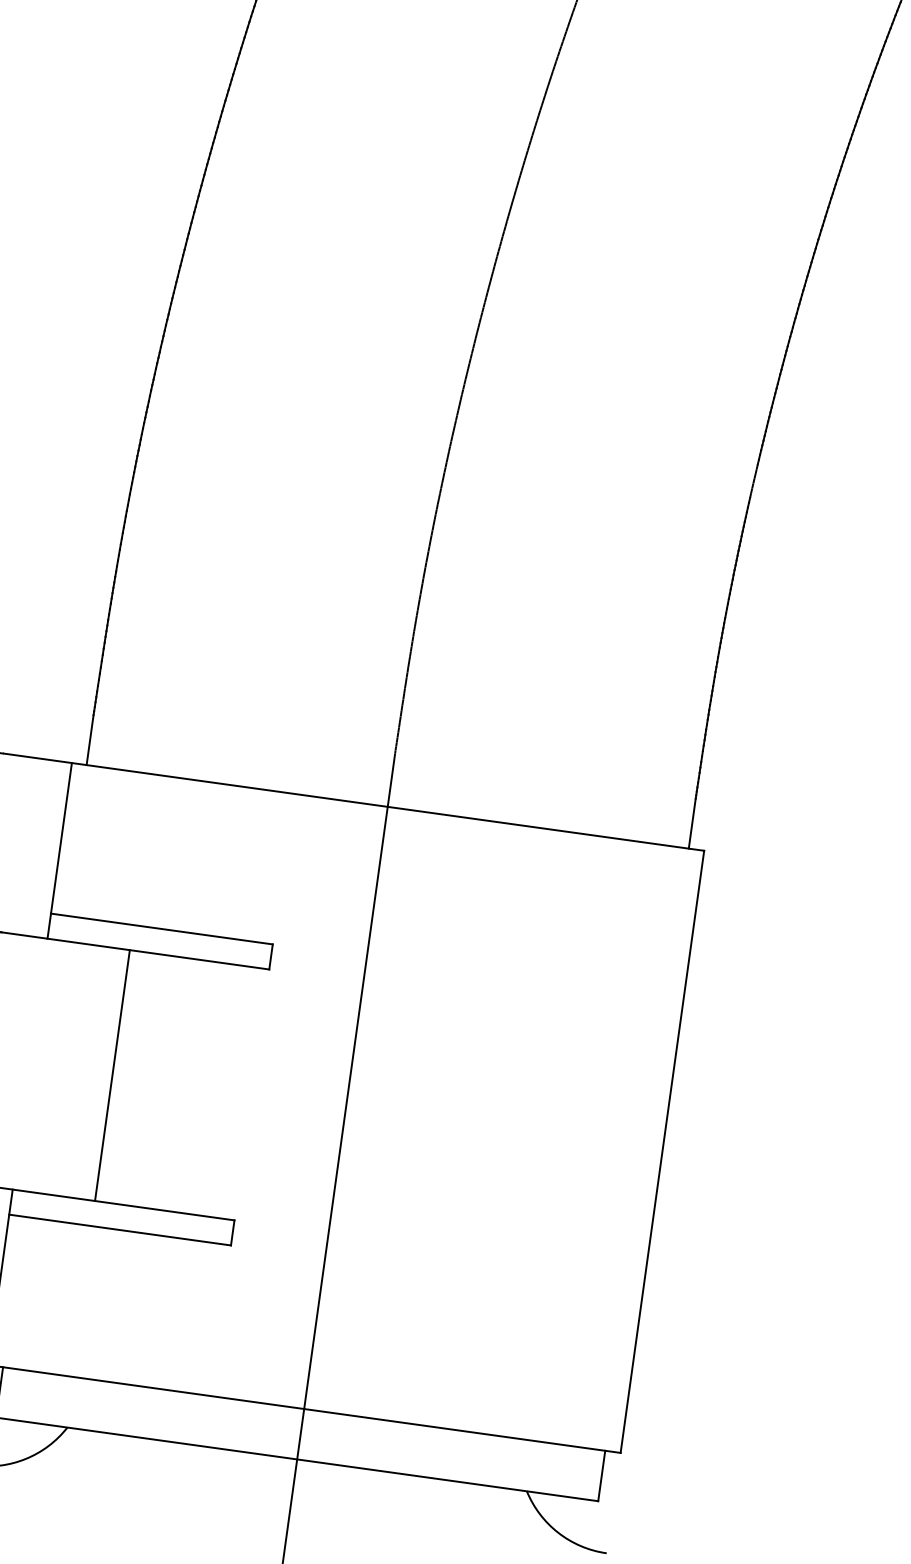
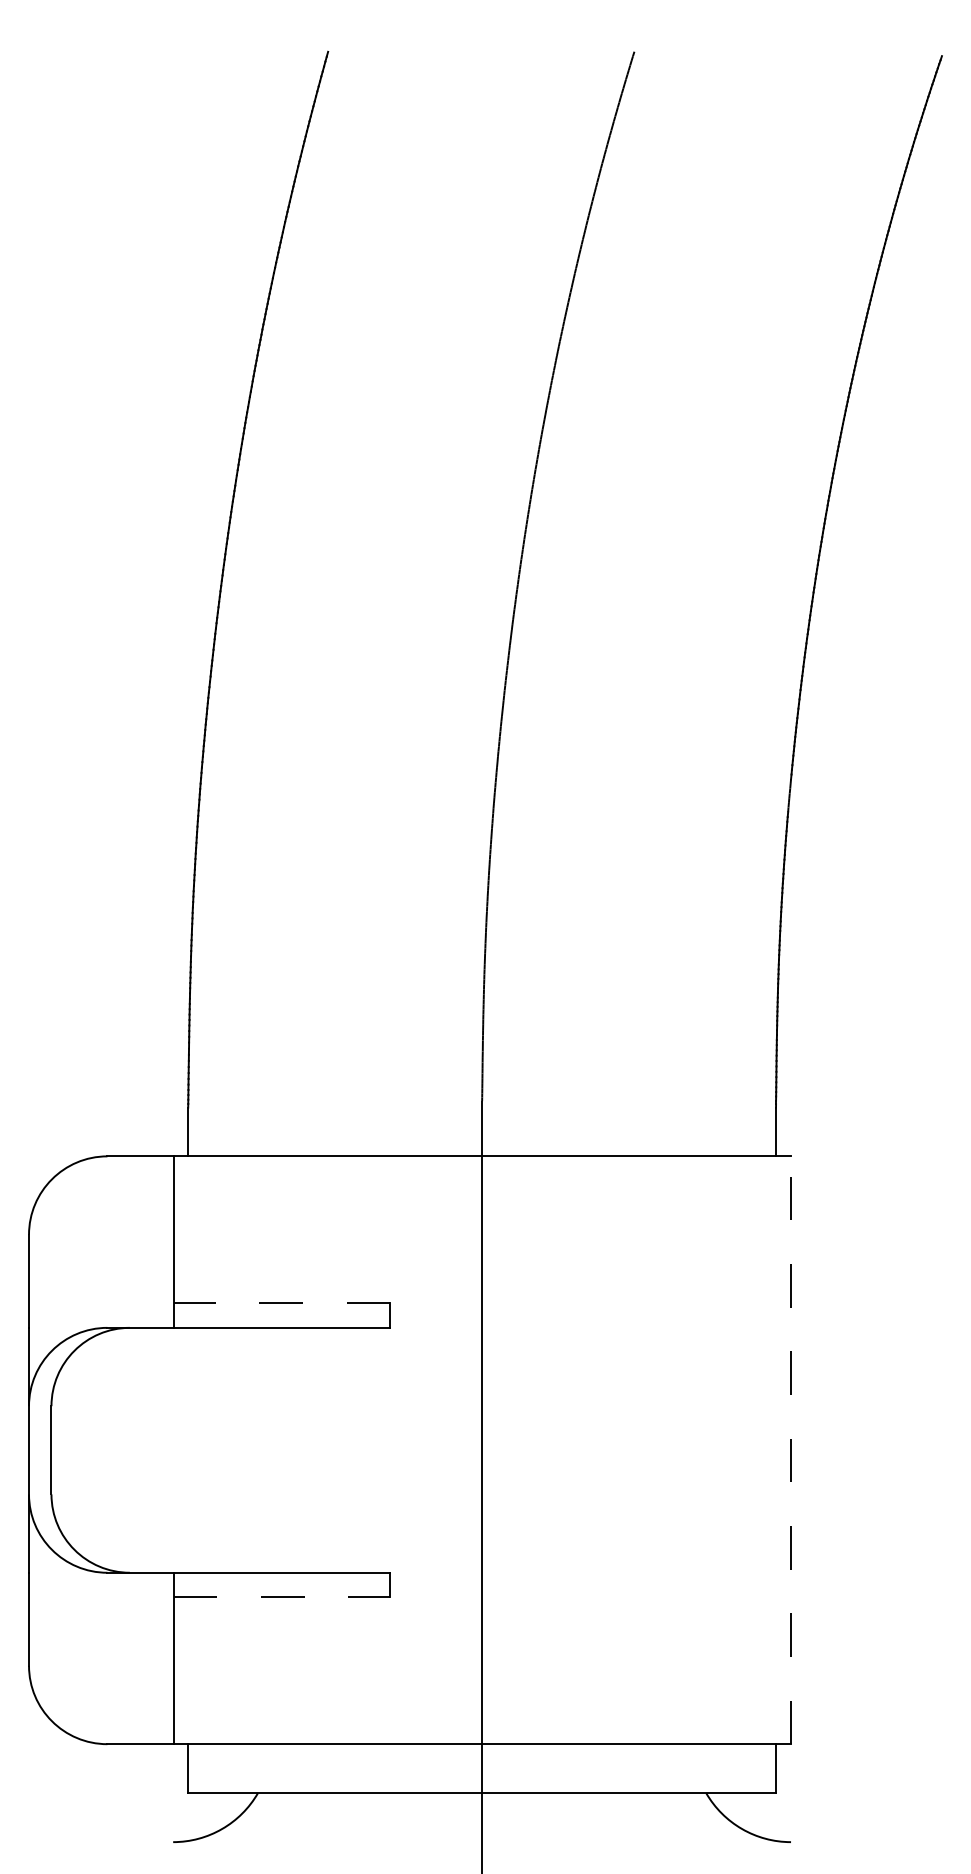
line: (161, 929) -> (281, 1303), solid -> dashed
line: (112, 1074) -> (254, 1449), removed
line: (662, 1152) -> (791, 1450), solid -> dashed
line: (120, 1230) -> (282, 1597), solid -> dashed

